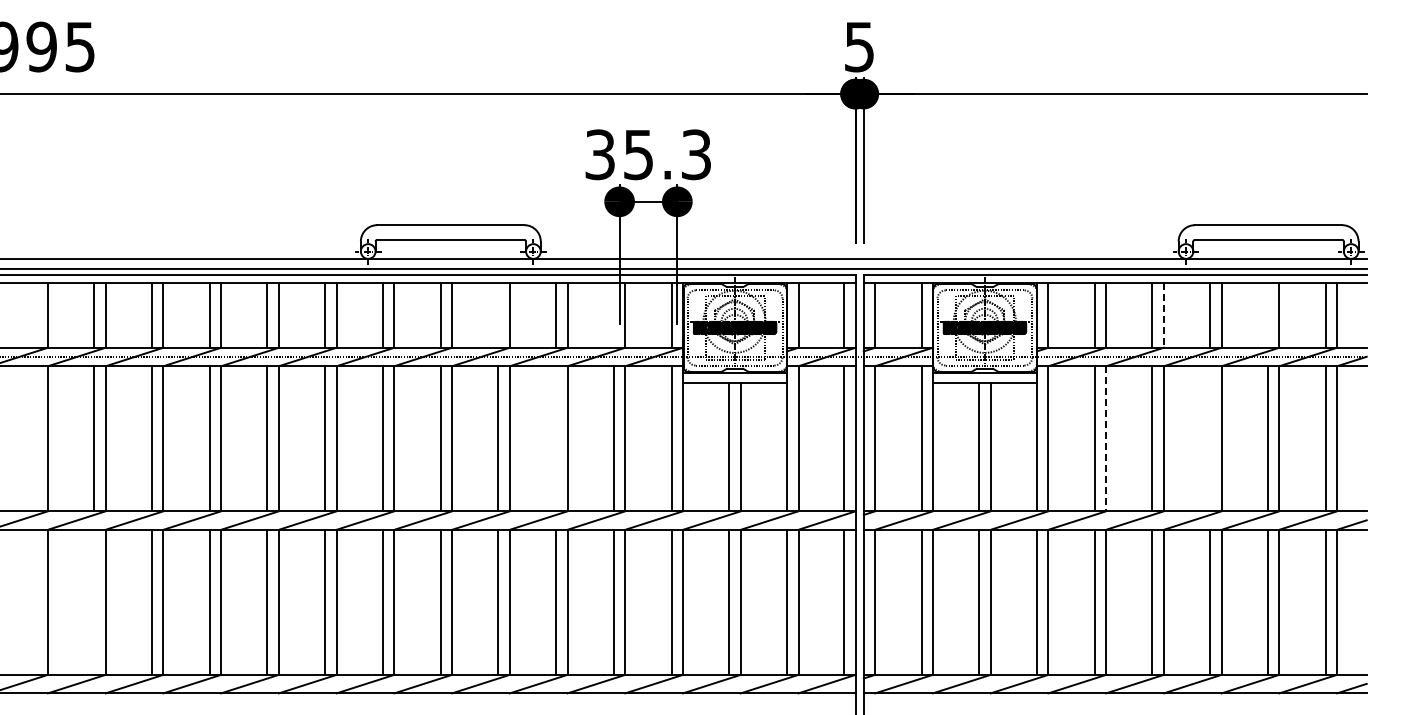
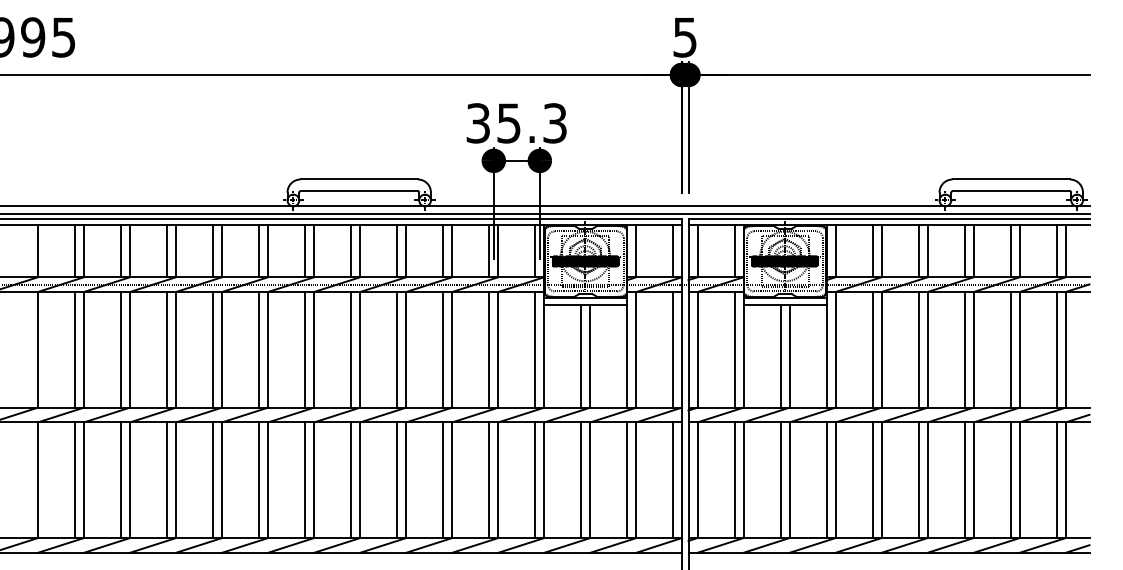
line: (498, 314) -> (397, 250), added
line: (613, 314) -> (488, 250), added
line: (1267, 314) -> (1010, 250), added
line: (1163, 315) -> (927, 251), dashed -> solid
line: (556, 438) -> (443, 349), added
line: (1106, 438) -> (882, 349), dashed -> solid
line: (1210, 438) -> (964, 349), added
line: (94, 601) -> (75, 479), added

